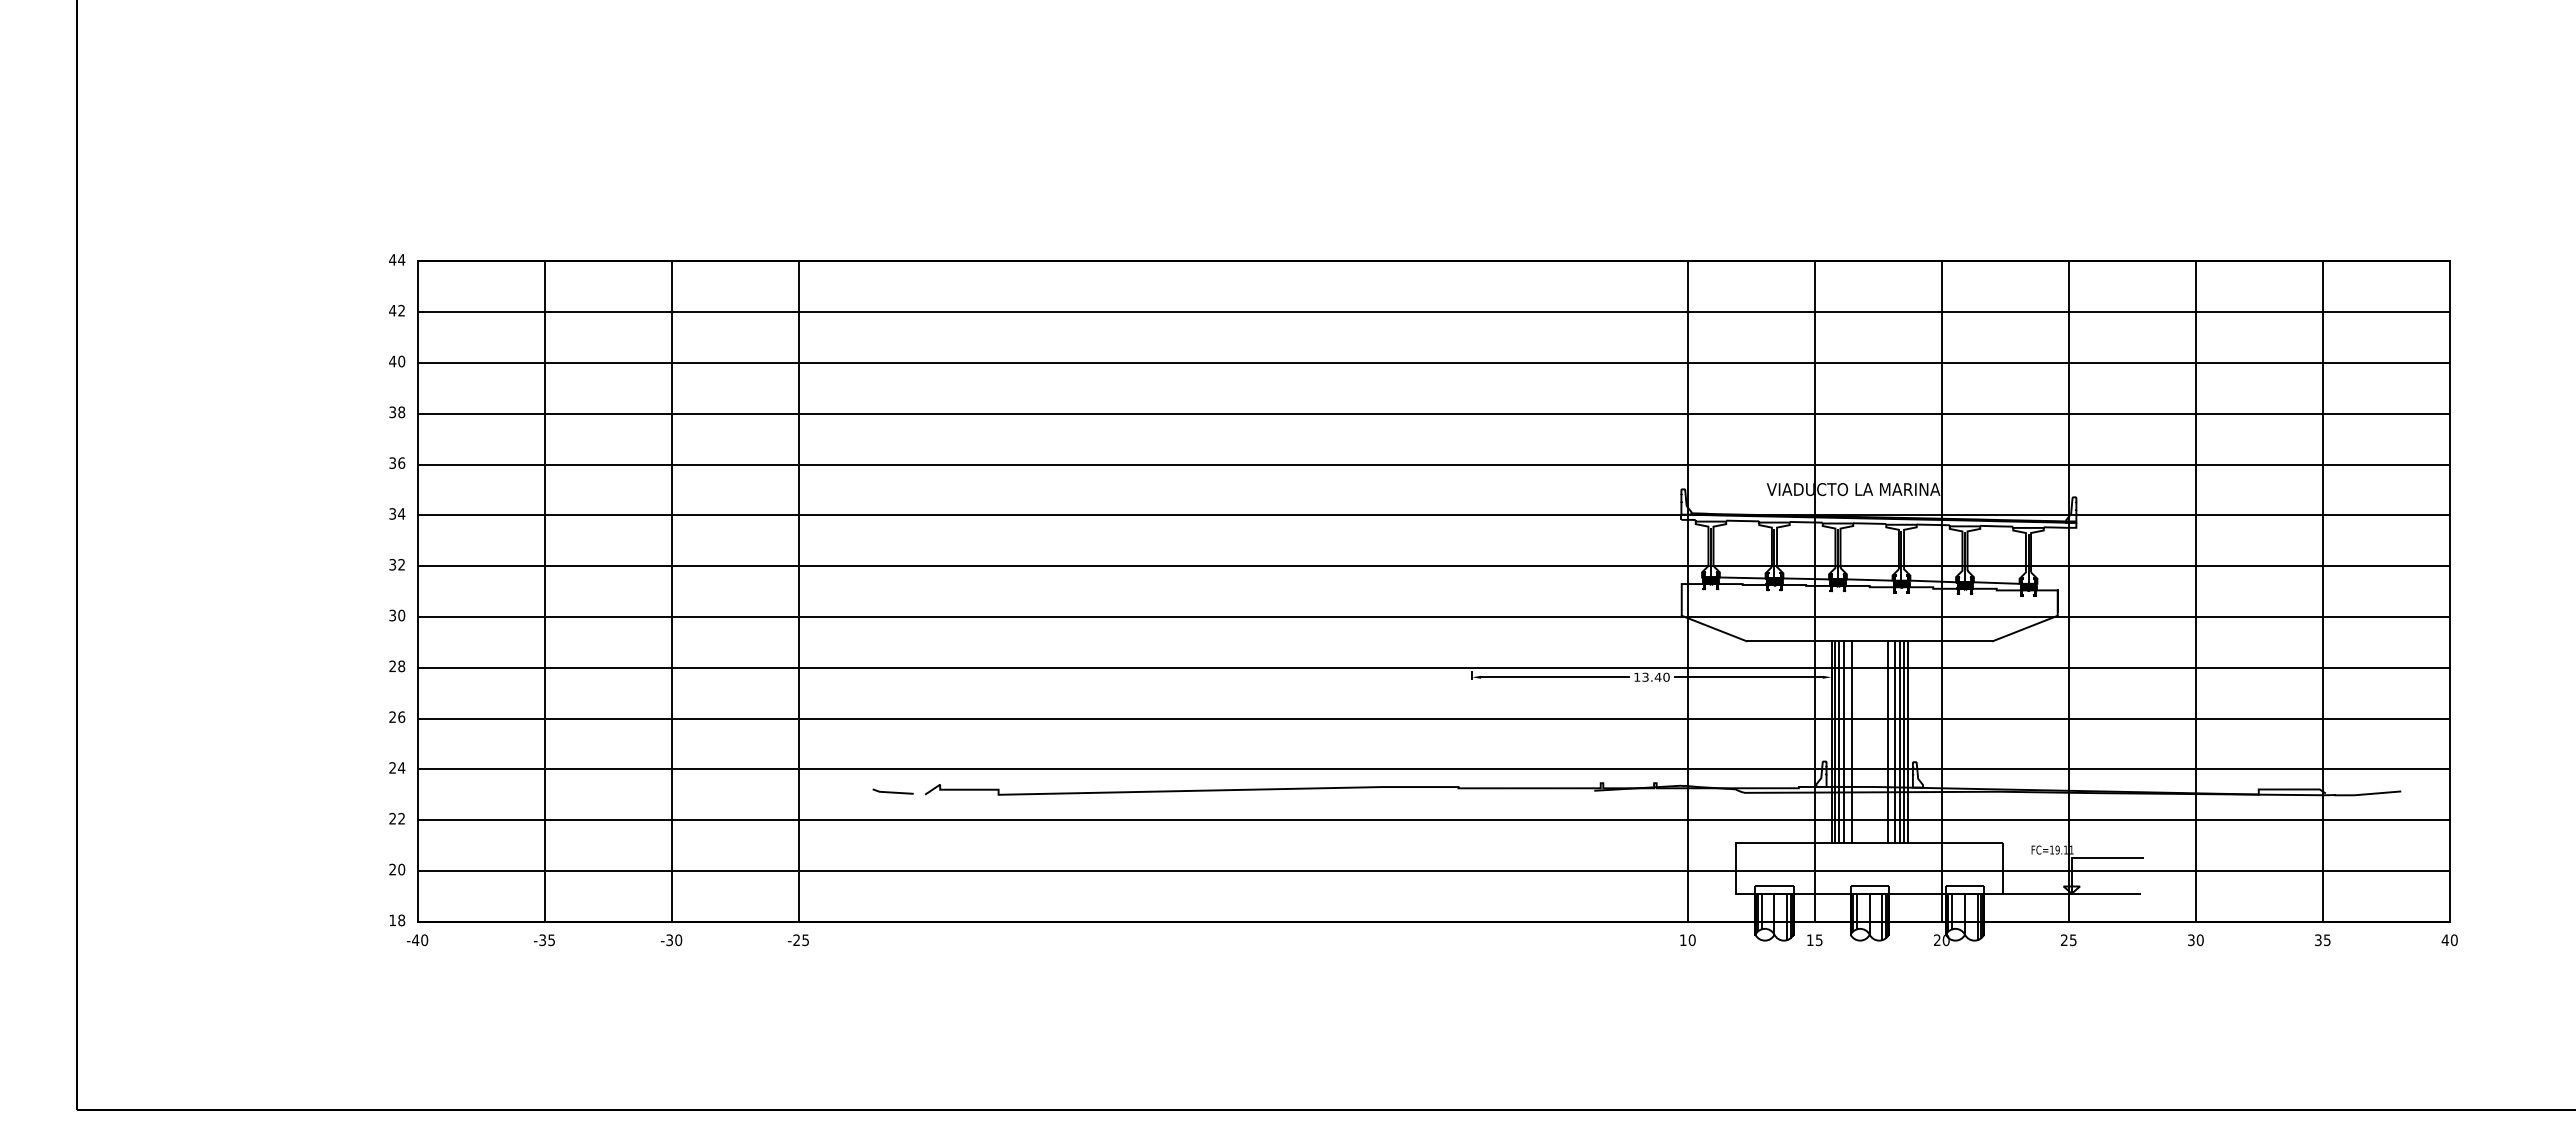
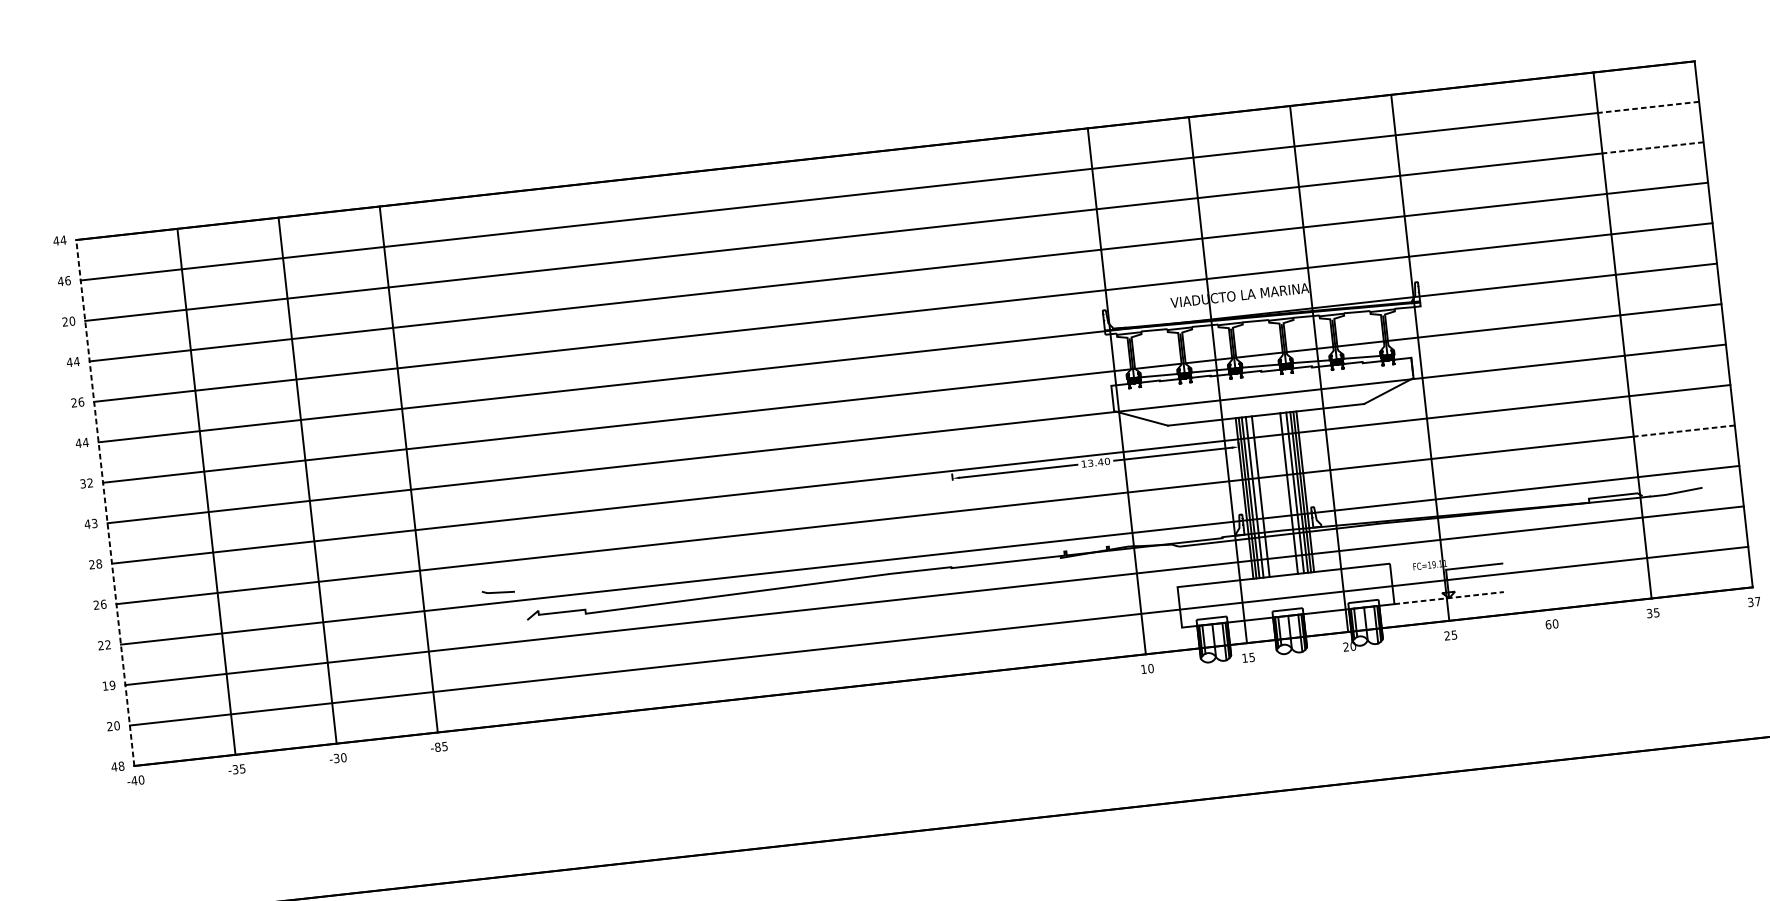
text: (401, 310) -> (67, 280), 42 -> 46
line: (2386, 312) -> (1648, 107), solid -> dashed
text: (392, 361) -> (65, 321), 40 -> 20
line: (2386, 362) -> (1653, 147), solid -> dashed
text: (397, 412) -> (73, 362), 38 -> 44
text: (392, 463) -> (74, 403), 36 -> 26
text: (392, 513) -> (78, 443), 34 -> 44
line: (417, 591) -> (105, 502), solid -> dashed
line: (2195, 591) -> (1521, 346), removed
text: (397, 615) -> (91, 523), 30 -> 43
line: (2386, 718) -> (1684, 430), solid -> dashed
text: (401, 767) -> (107, 644), 24 -> 22
line: (892, 791) -> (497, 591), moved
text: (397, 818) -> (109, 685), 22 -> 19
line: (2071, 893) -> (1448, 598), solid -> dashed
text: (392, 920) -> (114, 767), 18 -> 48
text: (796, 940) -> (437, 747), -25 -> -85
text: (2190, 940) -> (1547, 624), 30 -> 60
text: (2449, 940) -> (1754, 602), 40 -> 37

